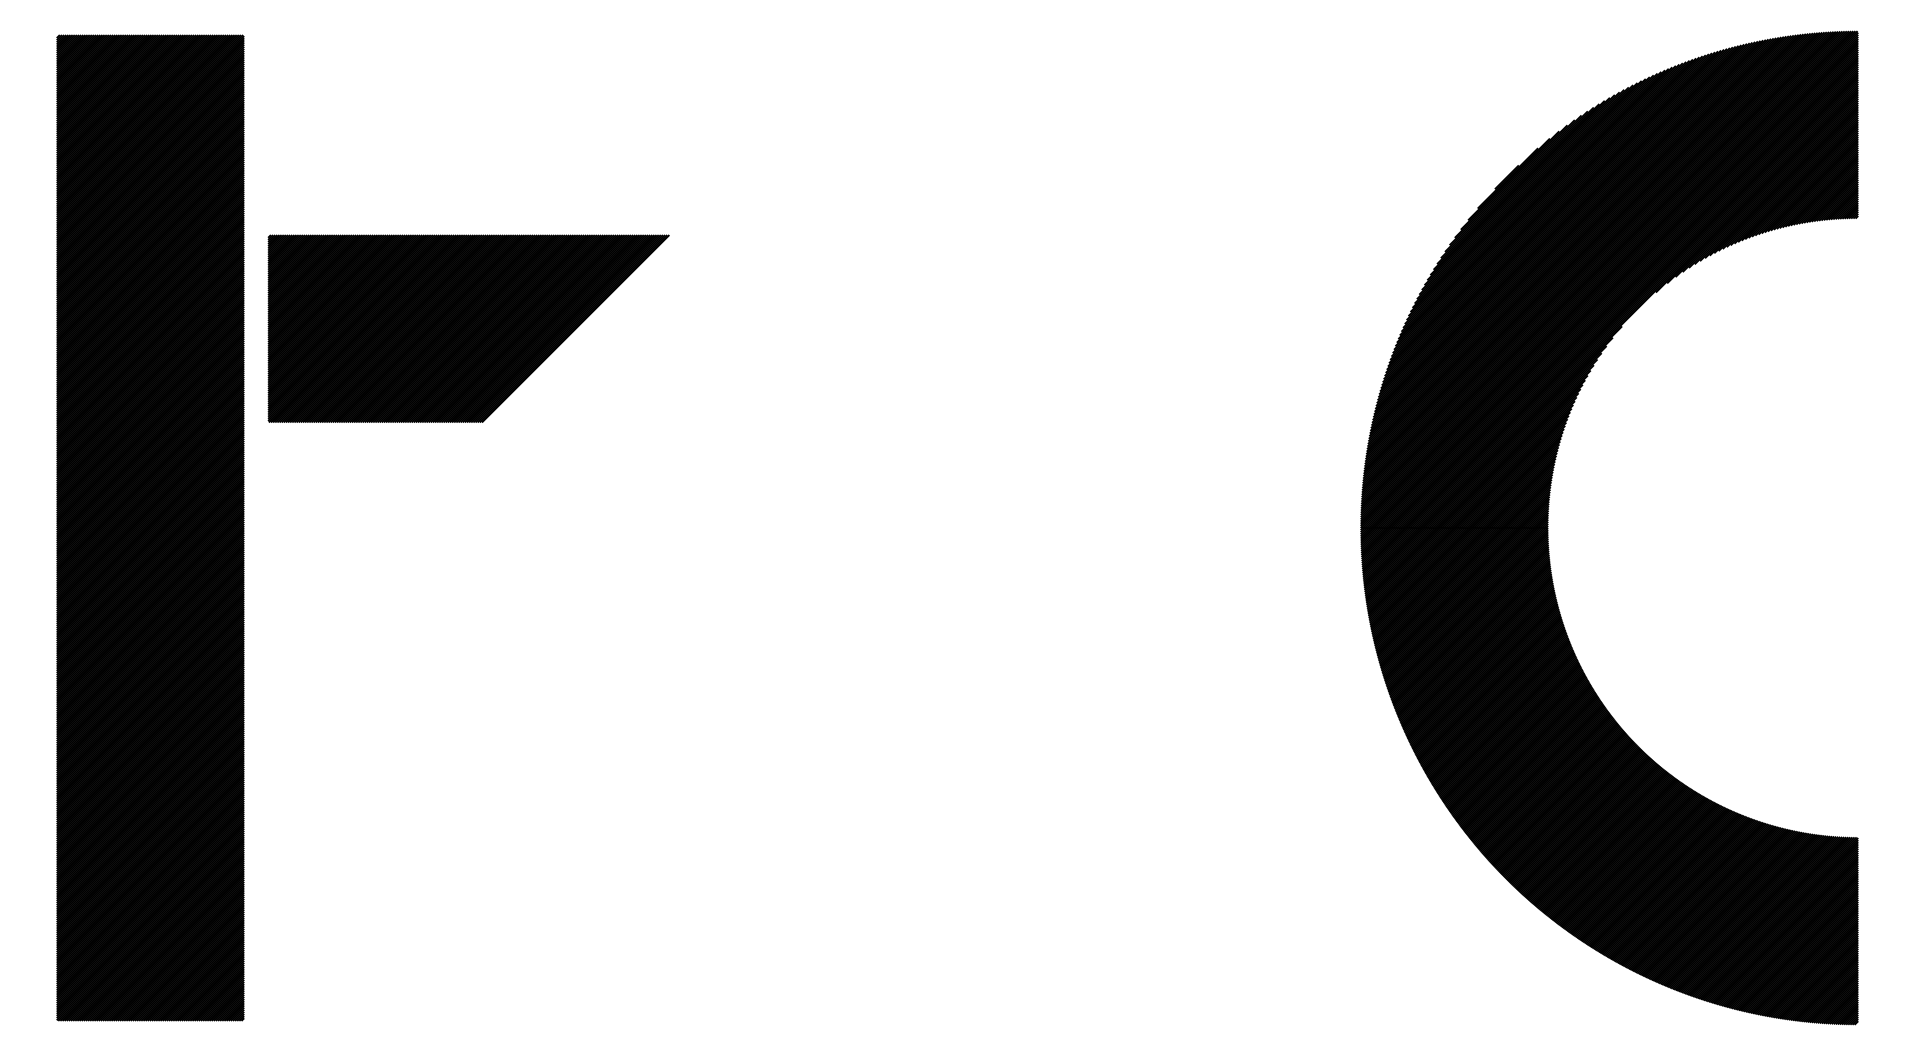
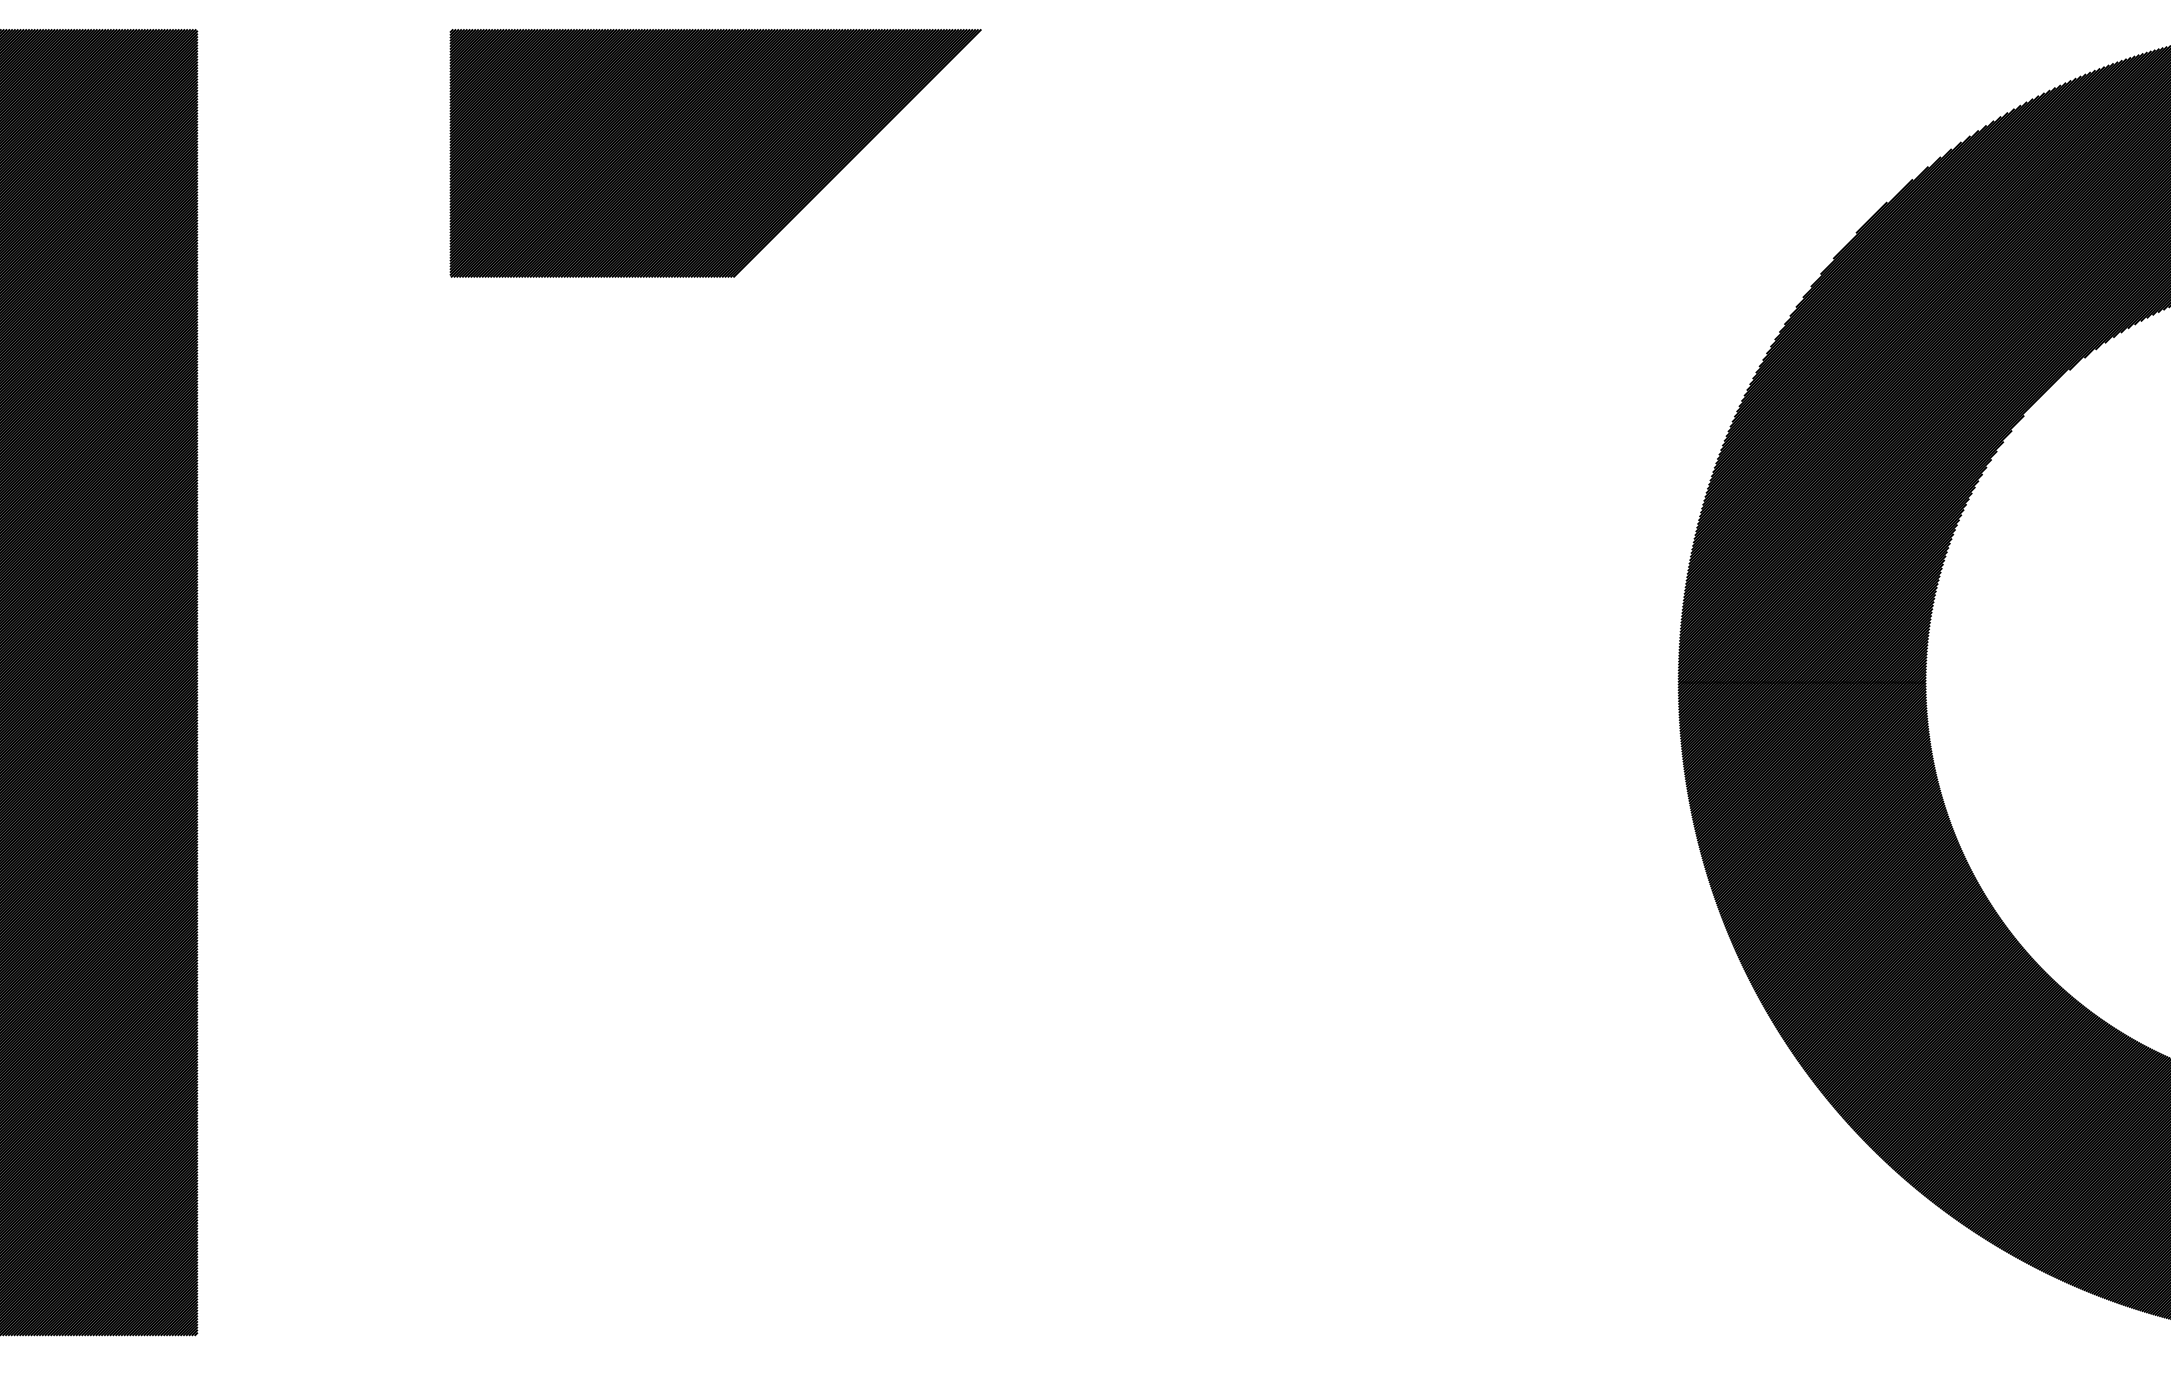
part: (468, 328) -> (715, 153), moved

